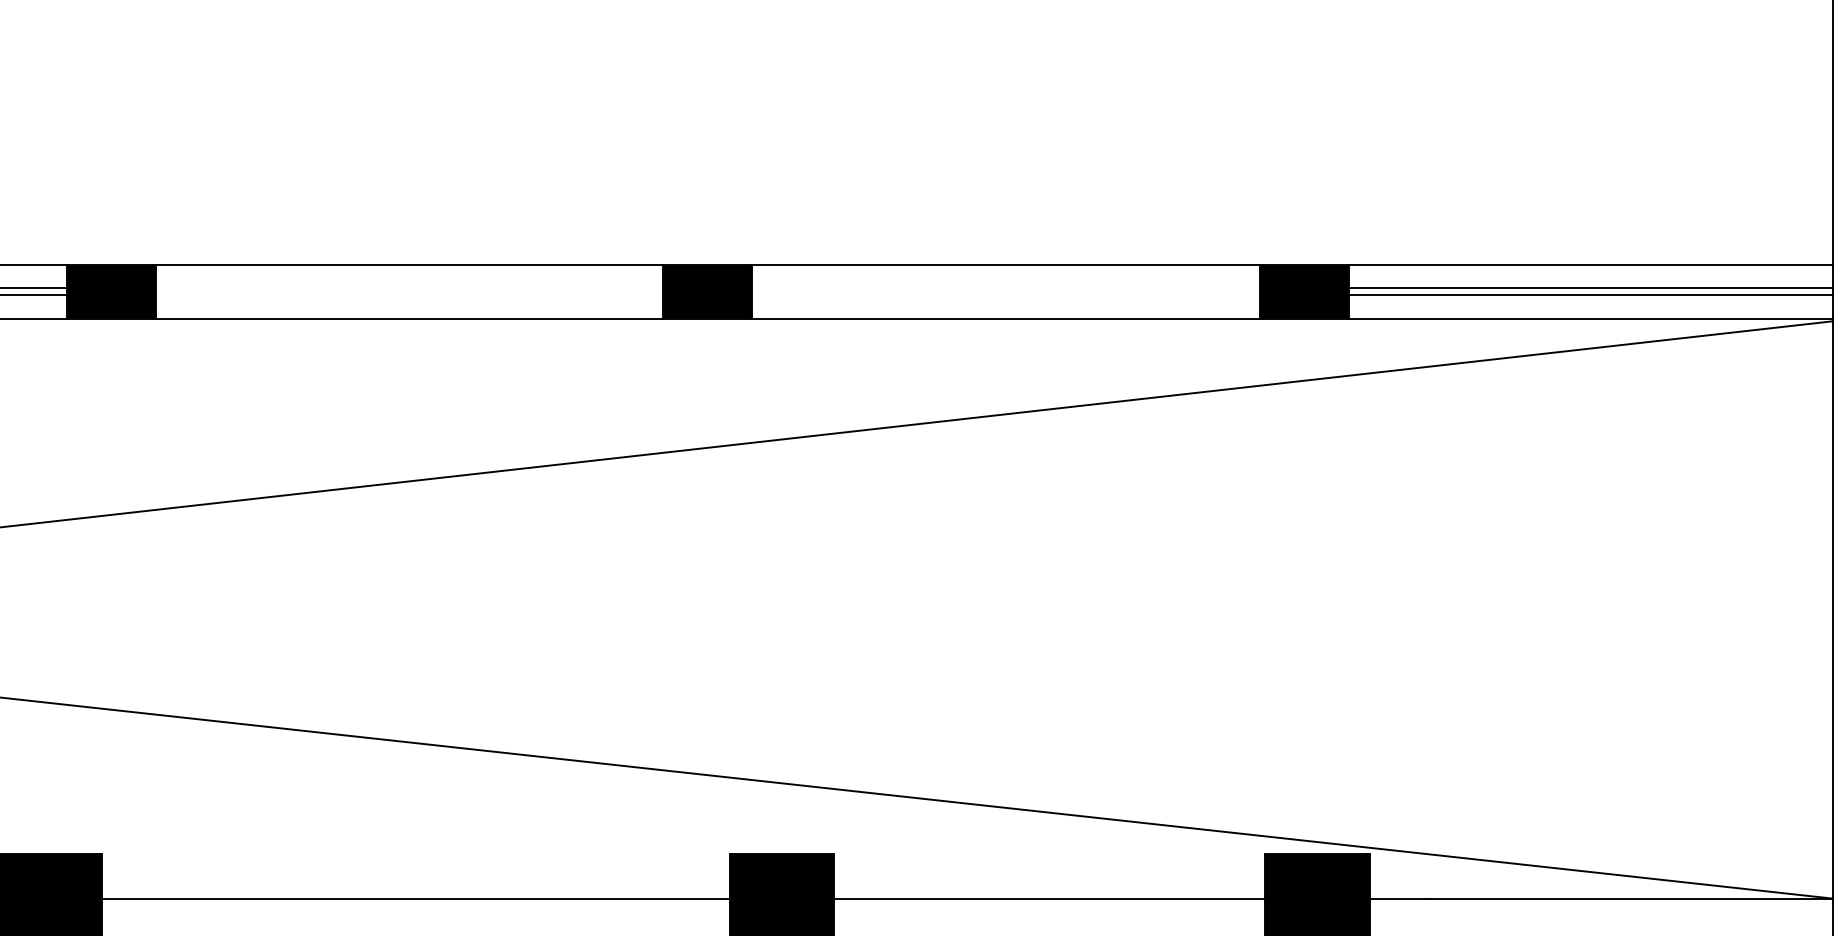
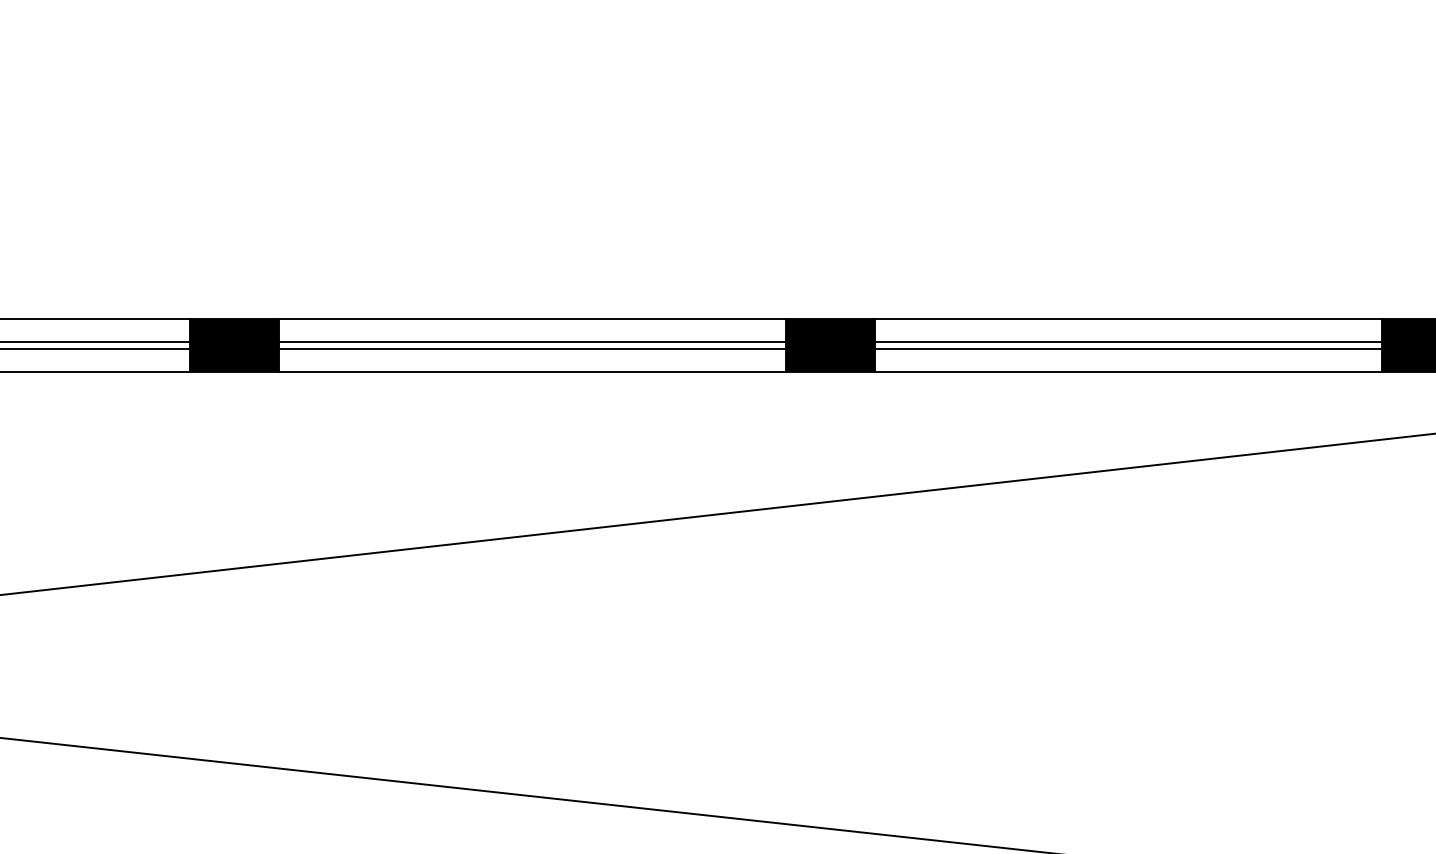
line: (409, 288) -> (532, 342), added
line: (1005, 288) -> (1128, 342), added
line: (409, 295) -> (532, 349), added
line: (1005, 295) -> (1128, 349), added

